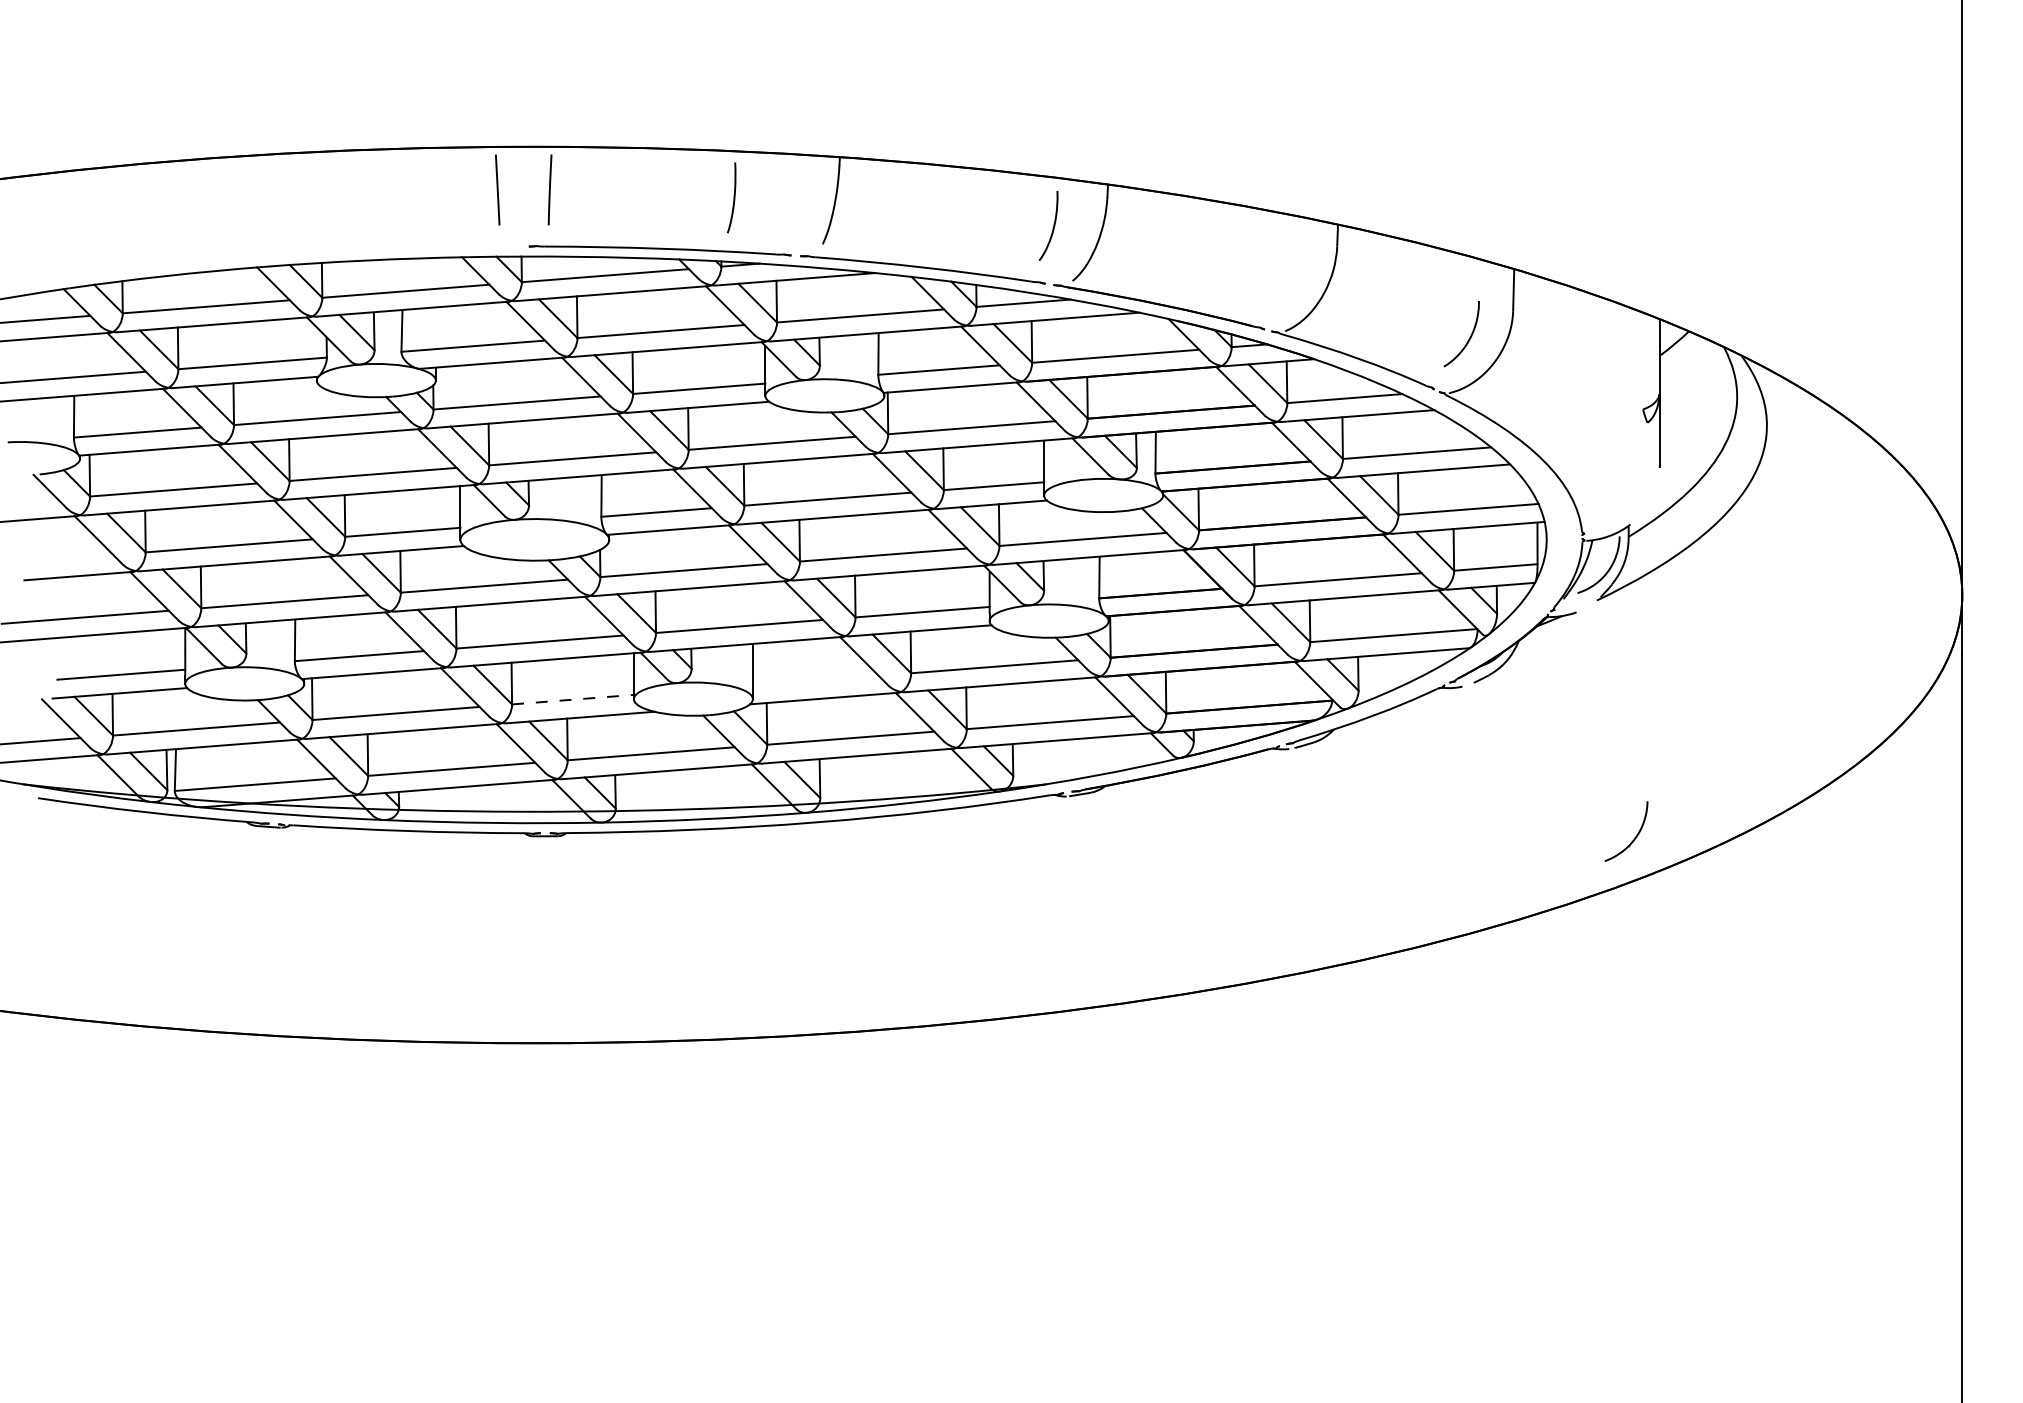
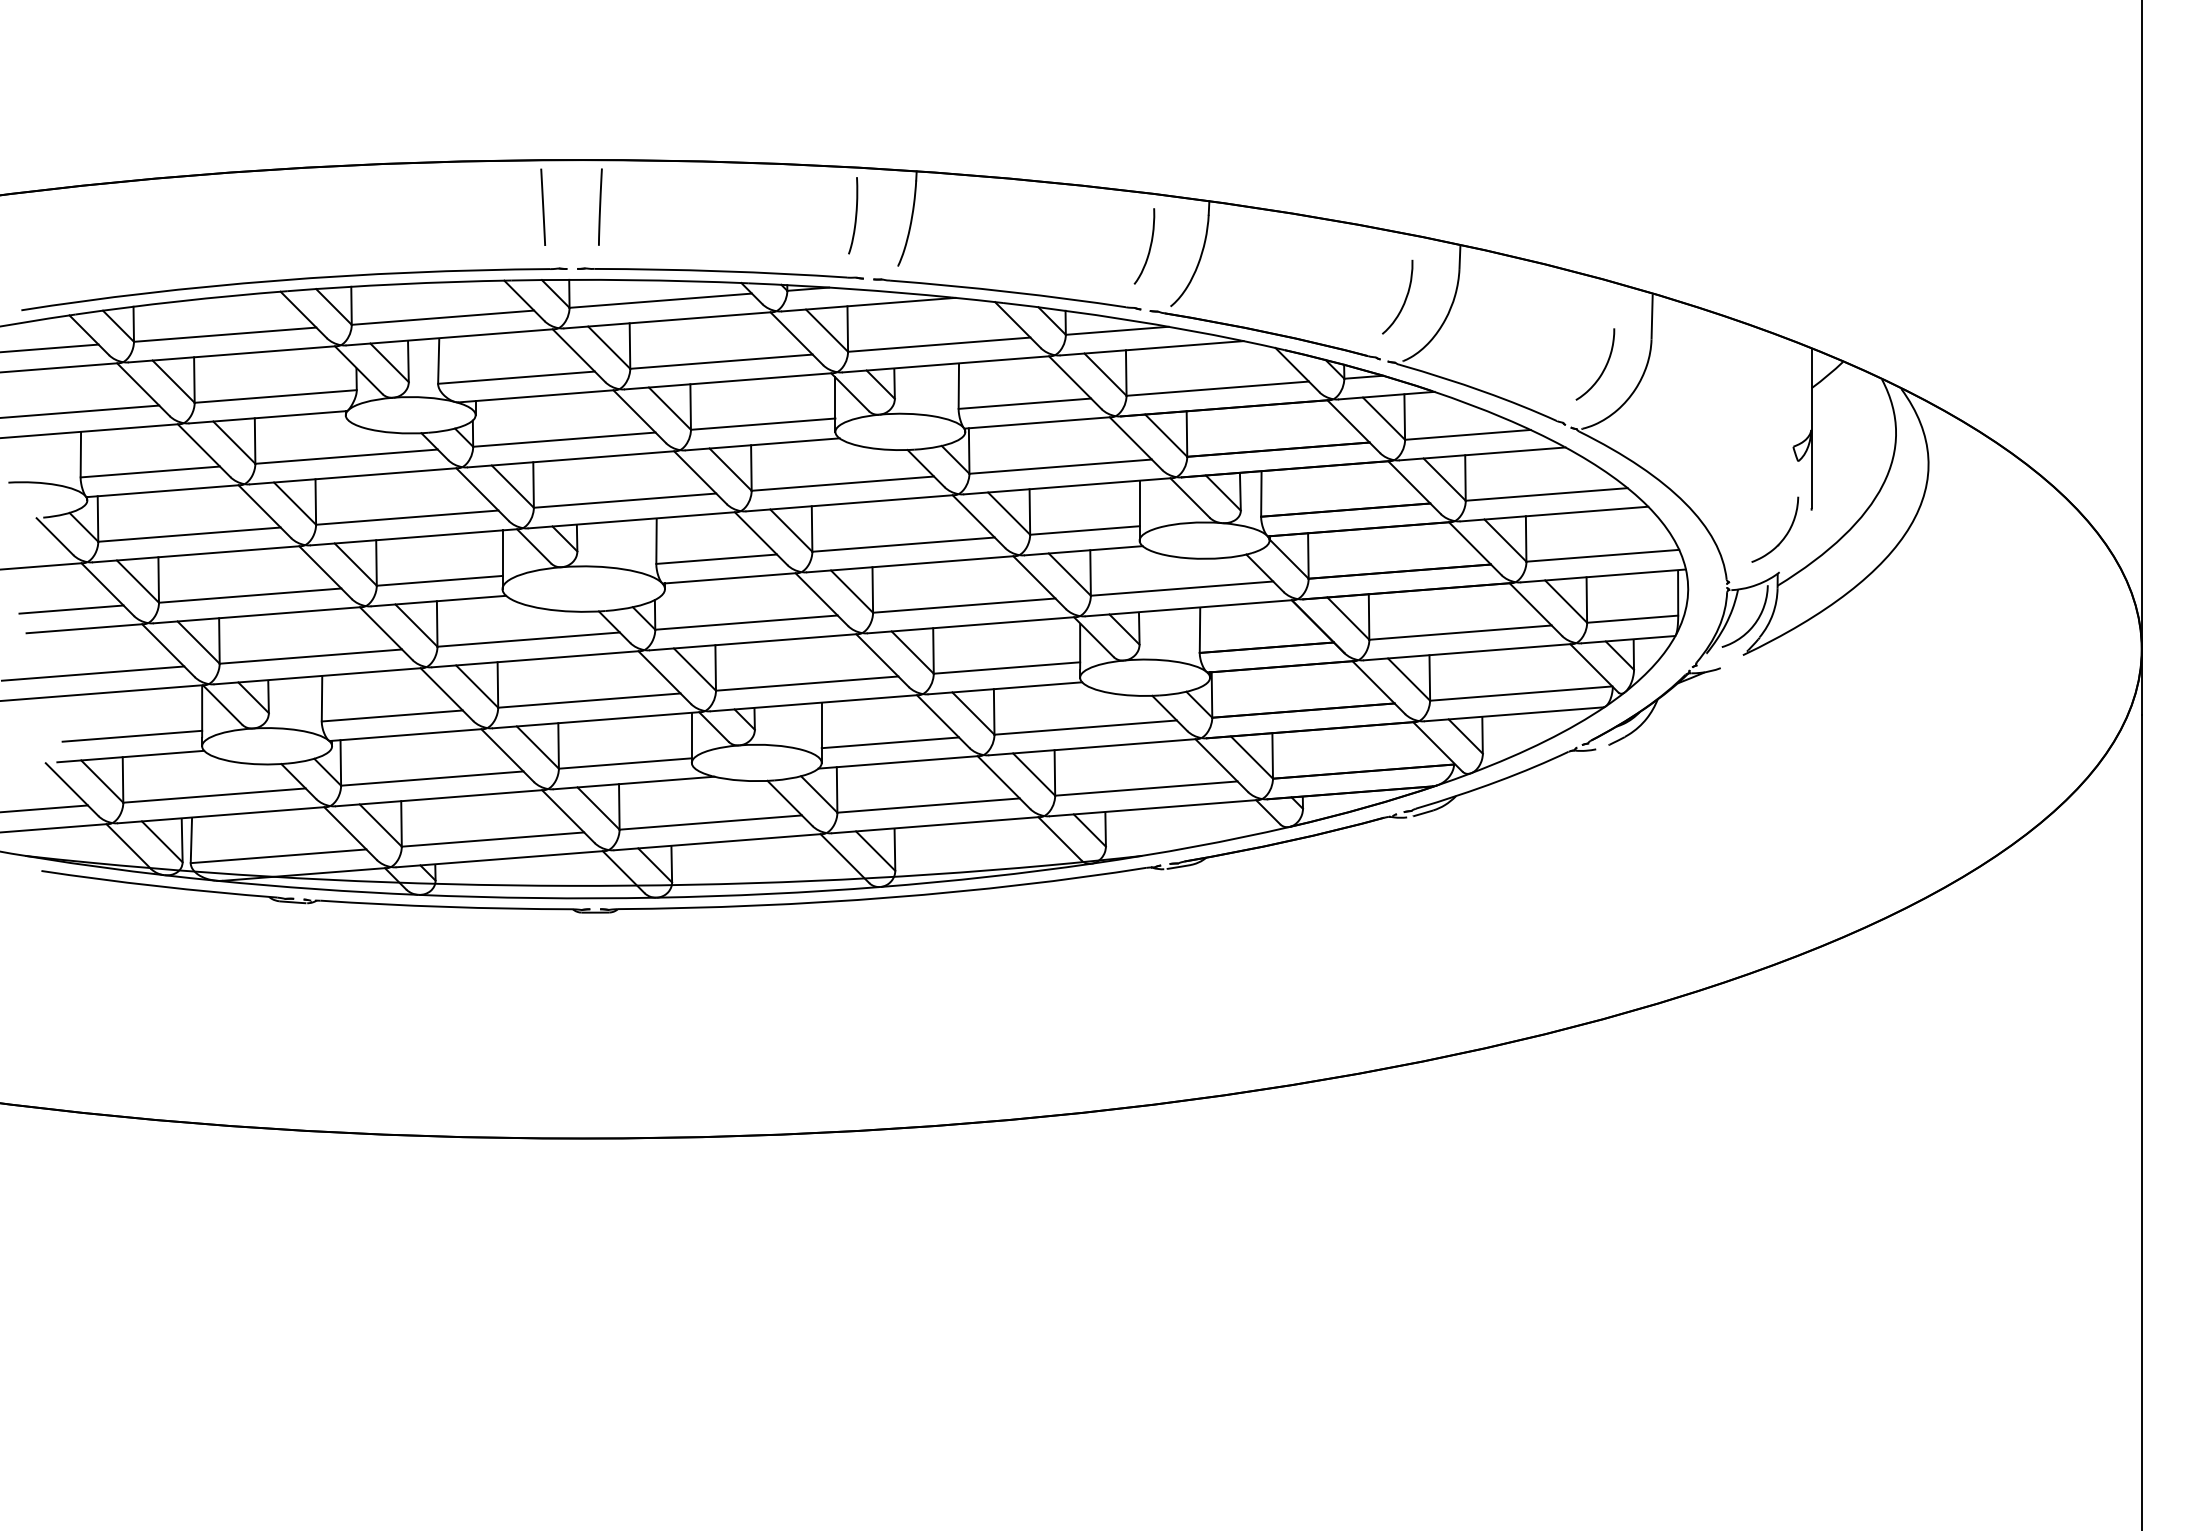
curve: (733, 197) -> (855, 215), moved
part: (269, 257) -> (294, 280), added
curve: (1286, 275) -> (1404, 300), added
line: (65, 558) -> (71, 609), added
line: (815, 680) -> (890, 742), added
line: (573, 699) -> (625, 763), dashed -> solid
part: (1634, 837) -> (1784, 536), moved

